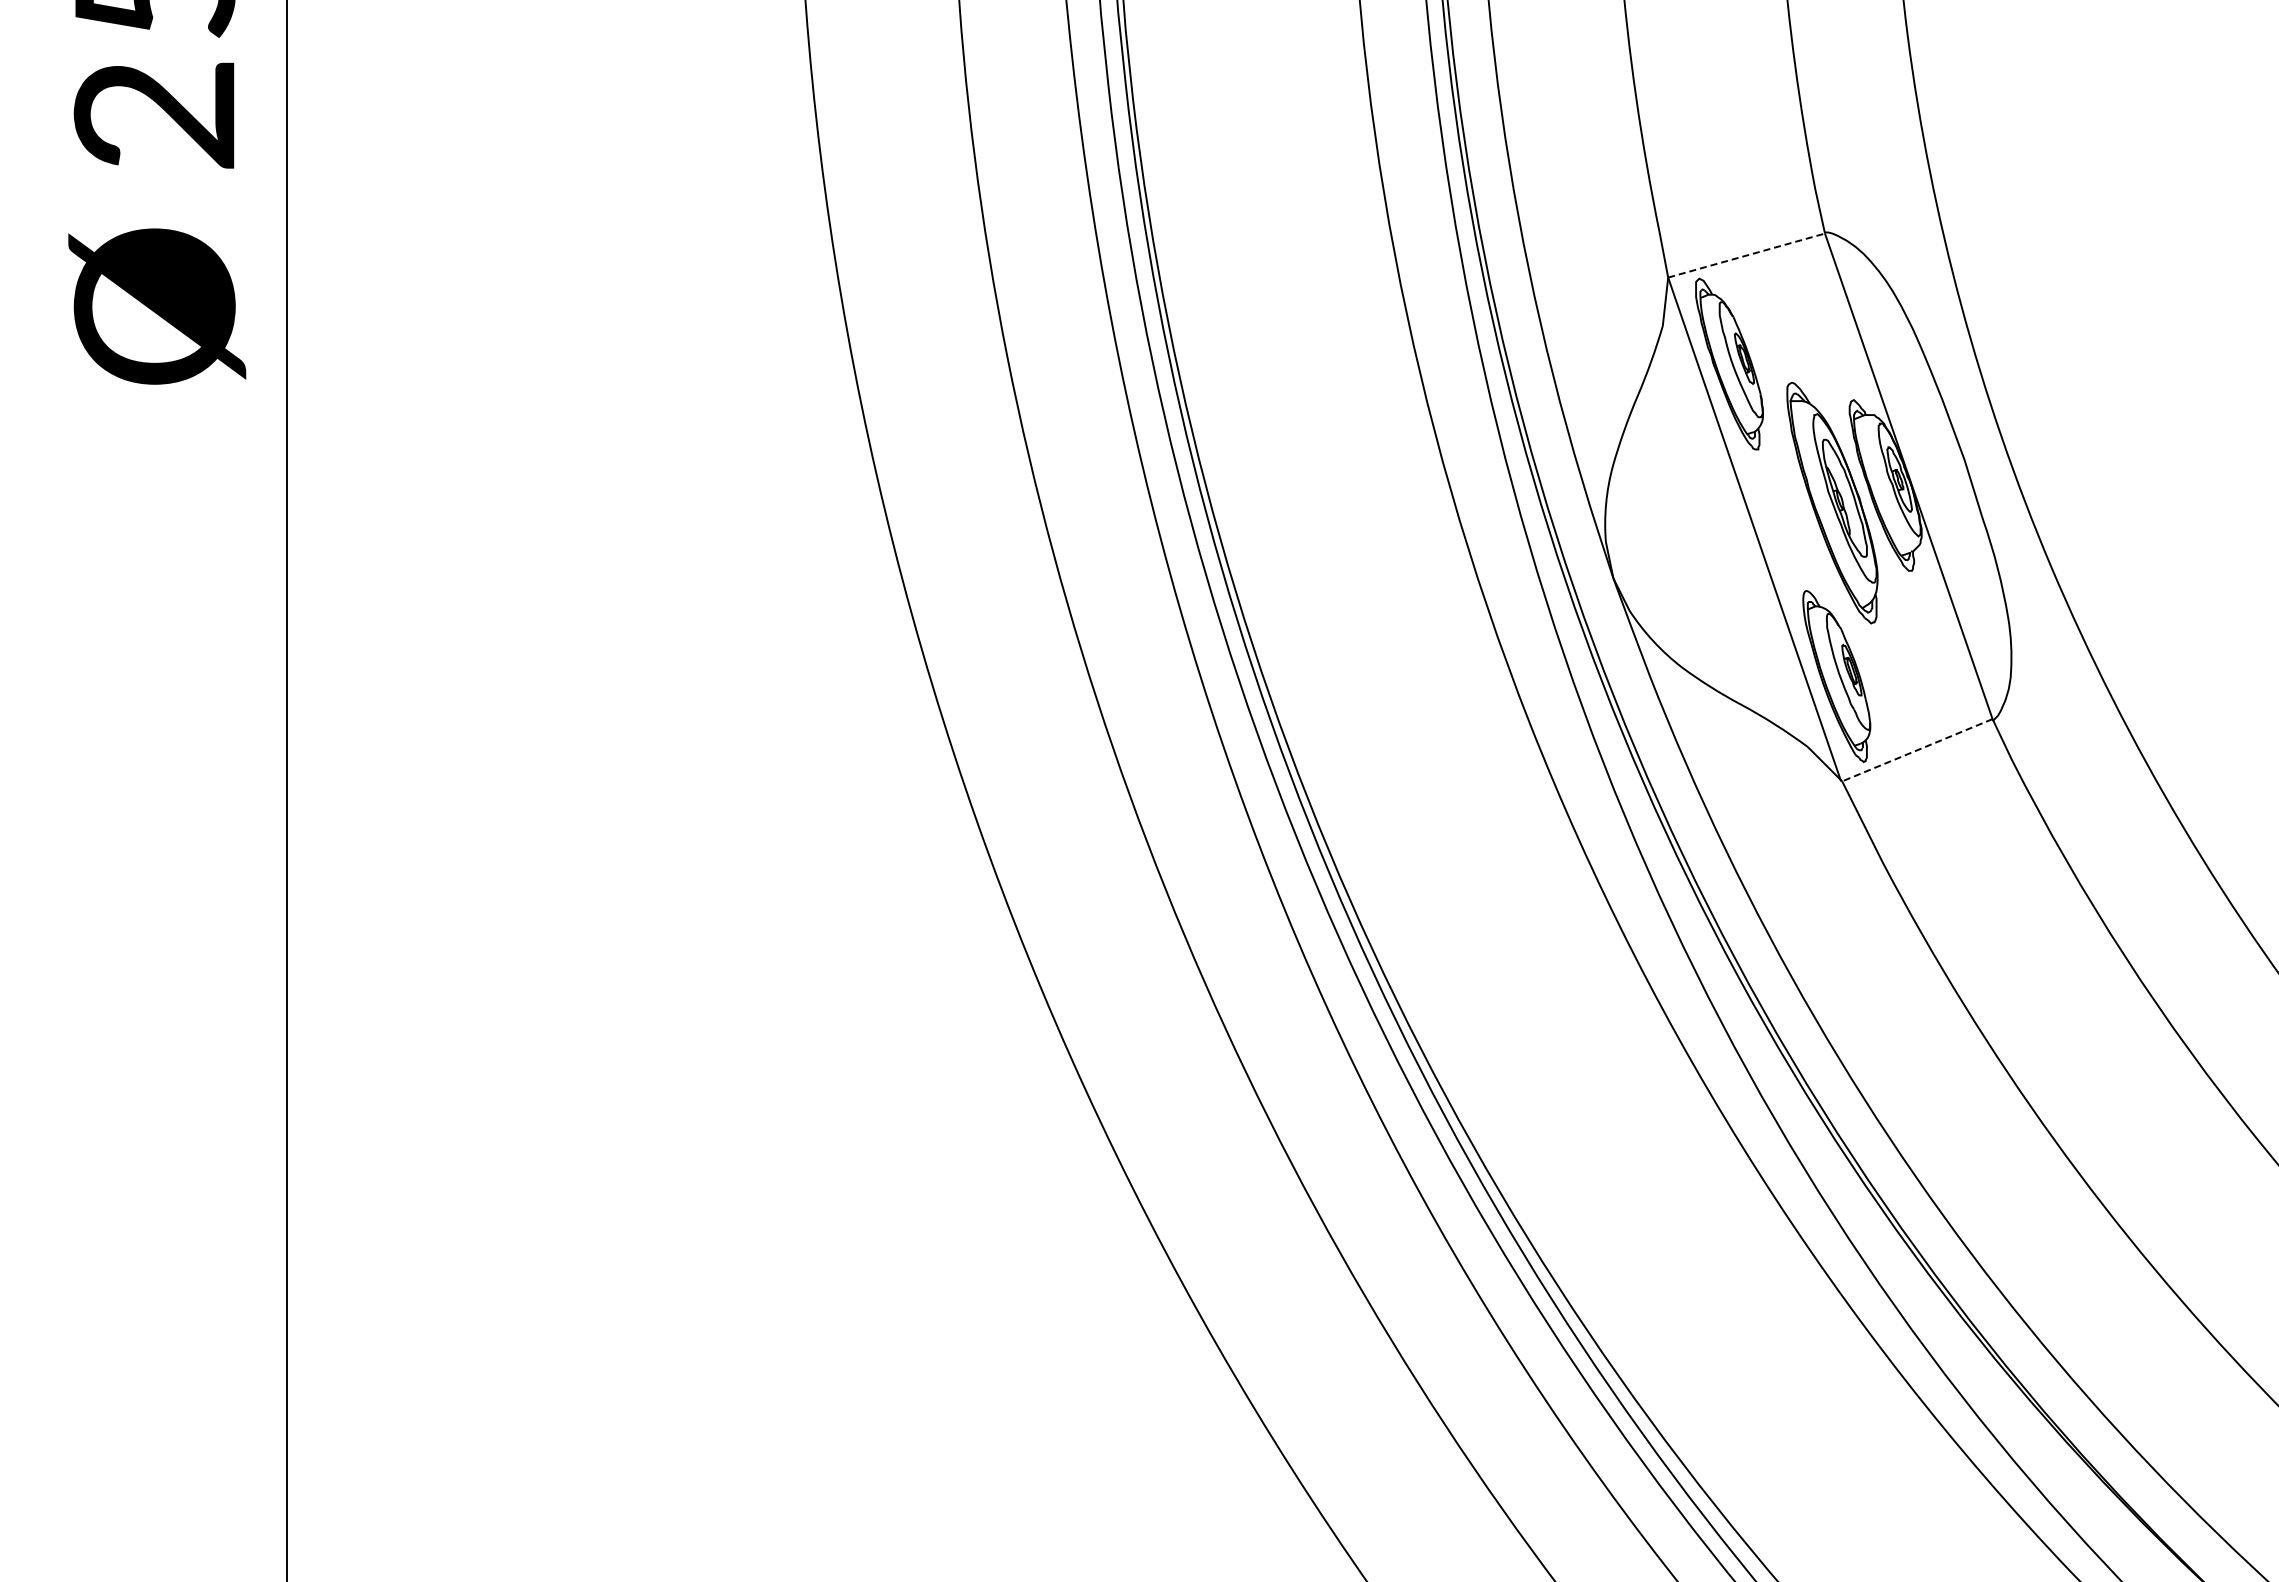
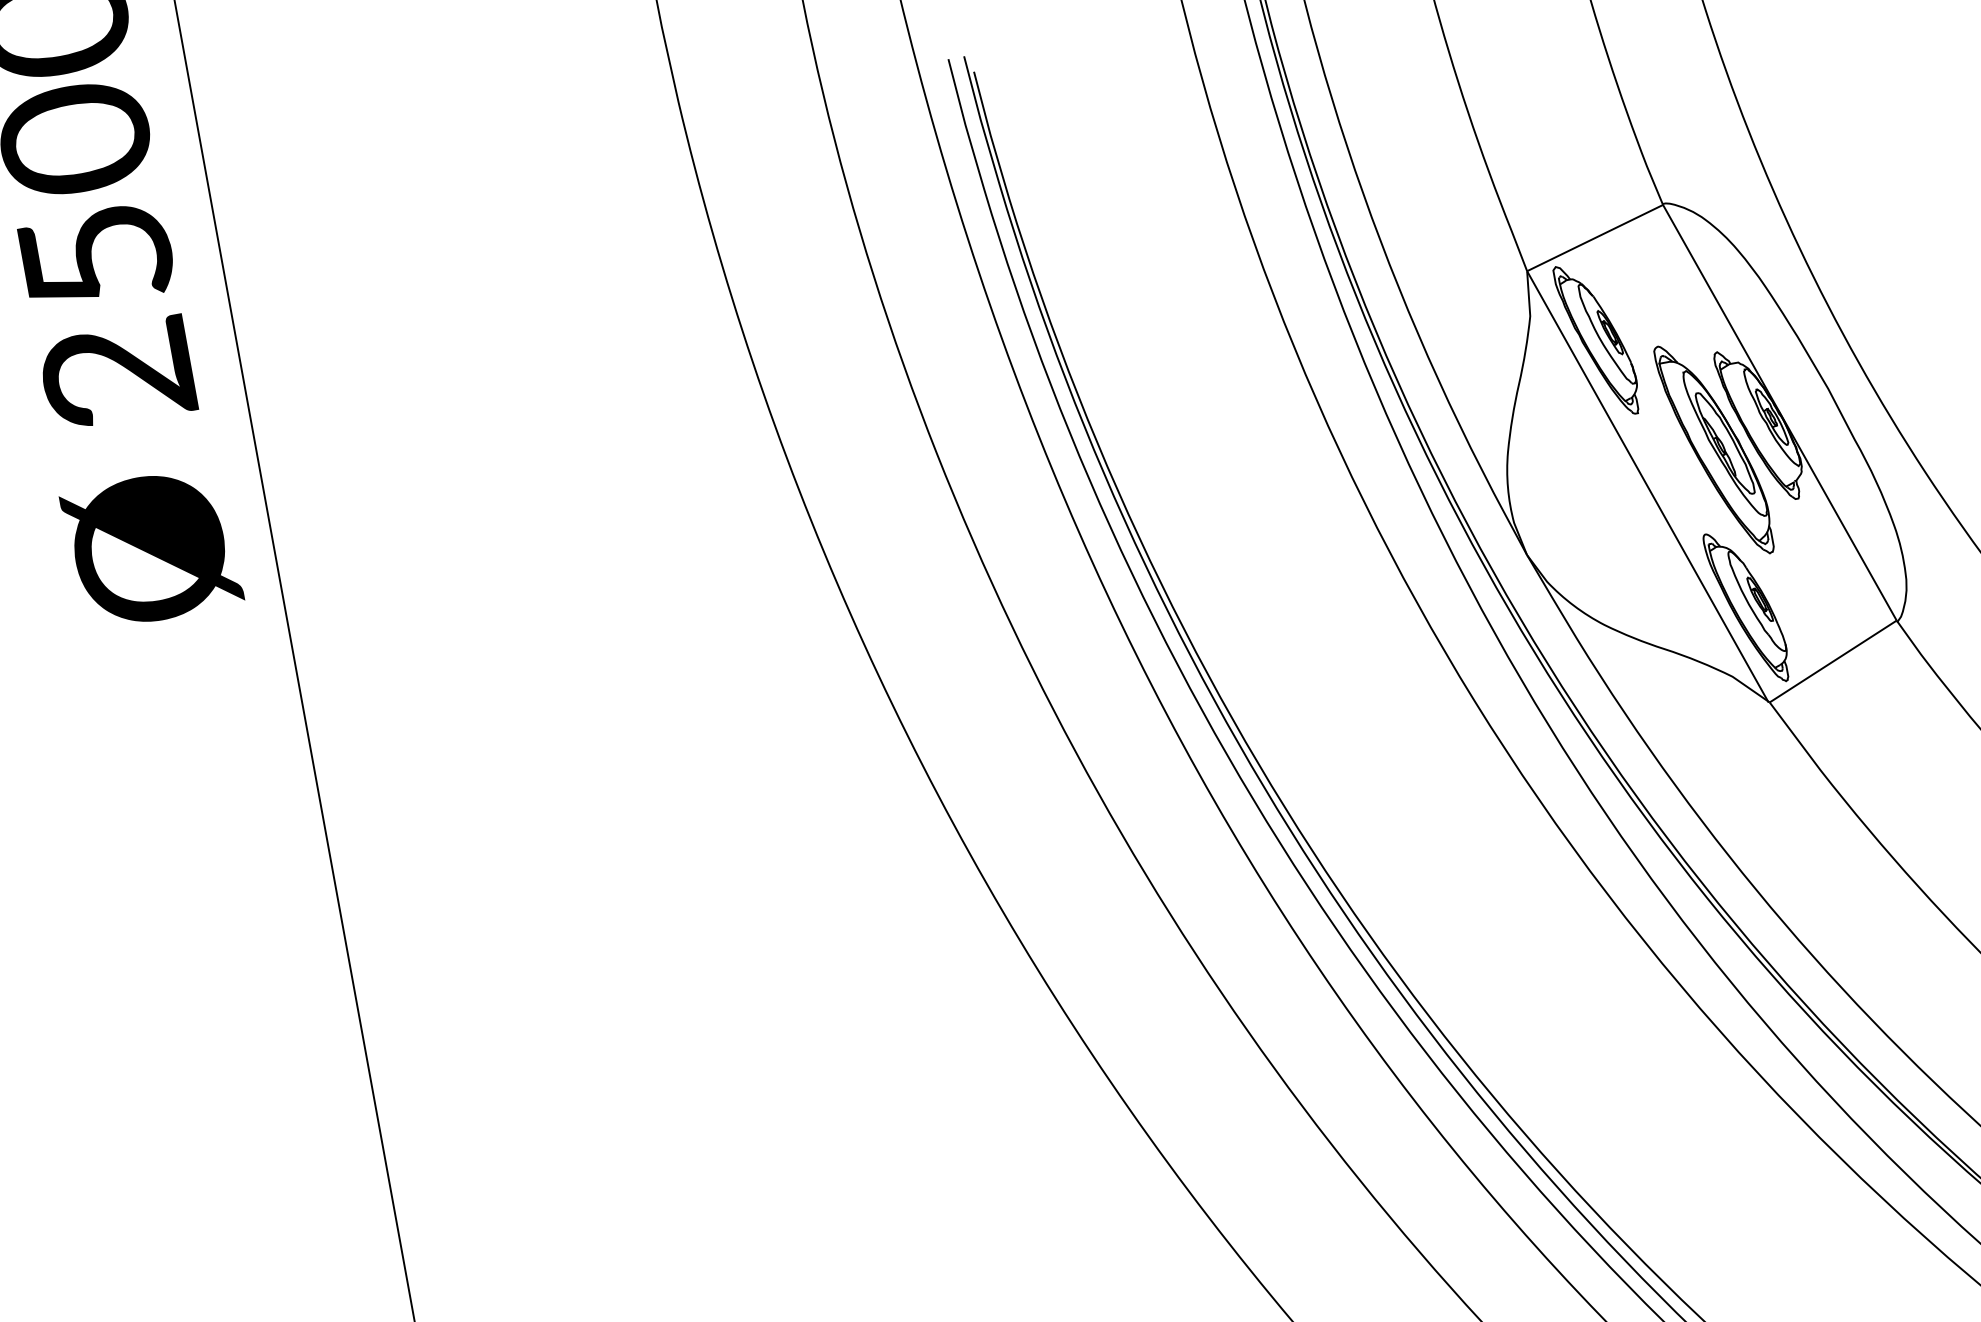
line: (1747, 255) -> (1595, 237), dashed -> solid
line: (1916, 750) -> (1832, 661), dashed -> solid

